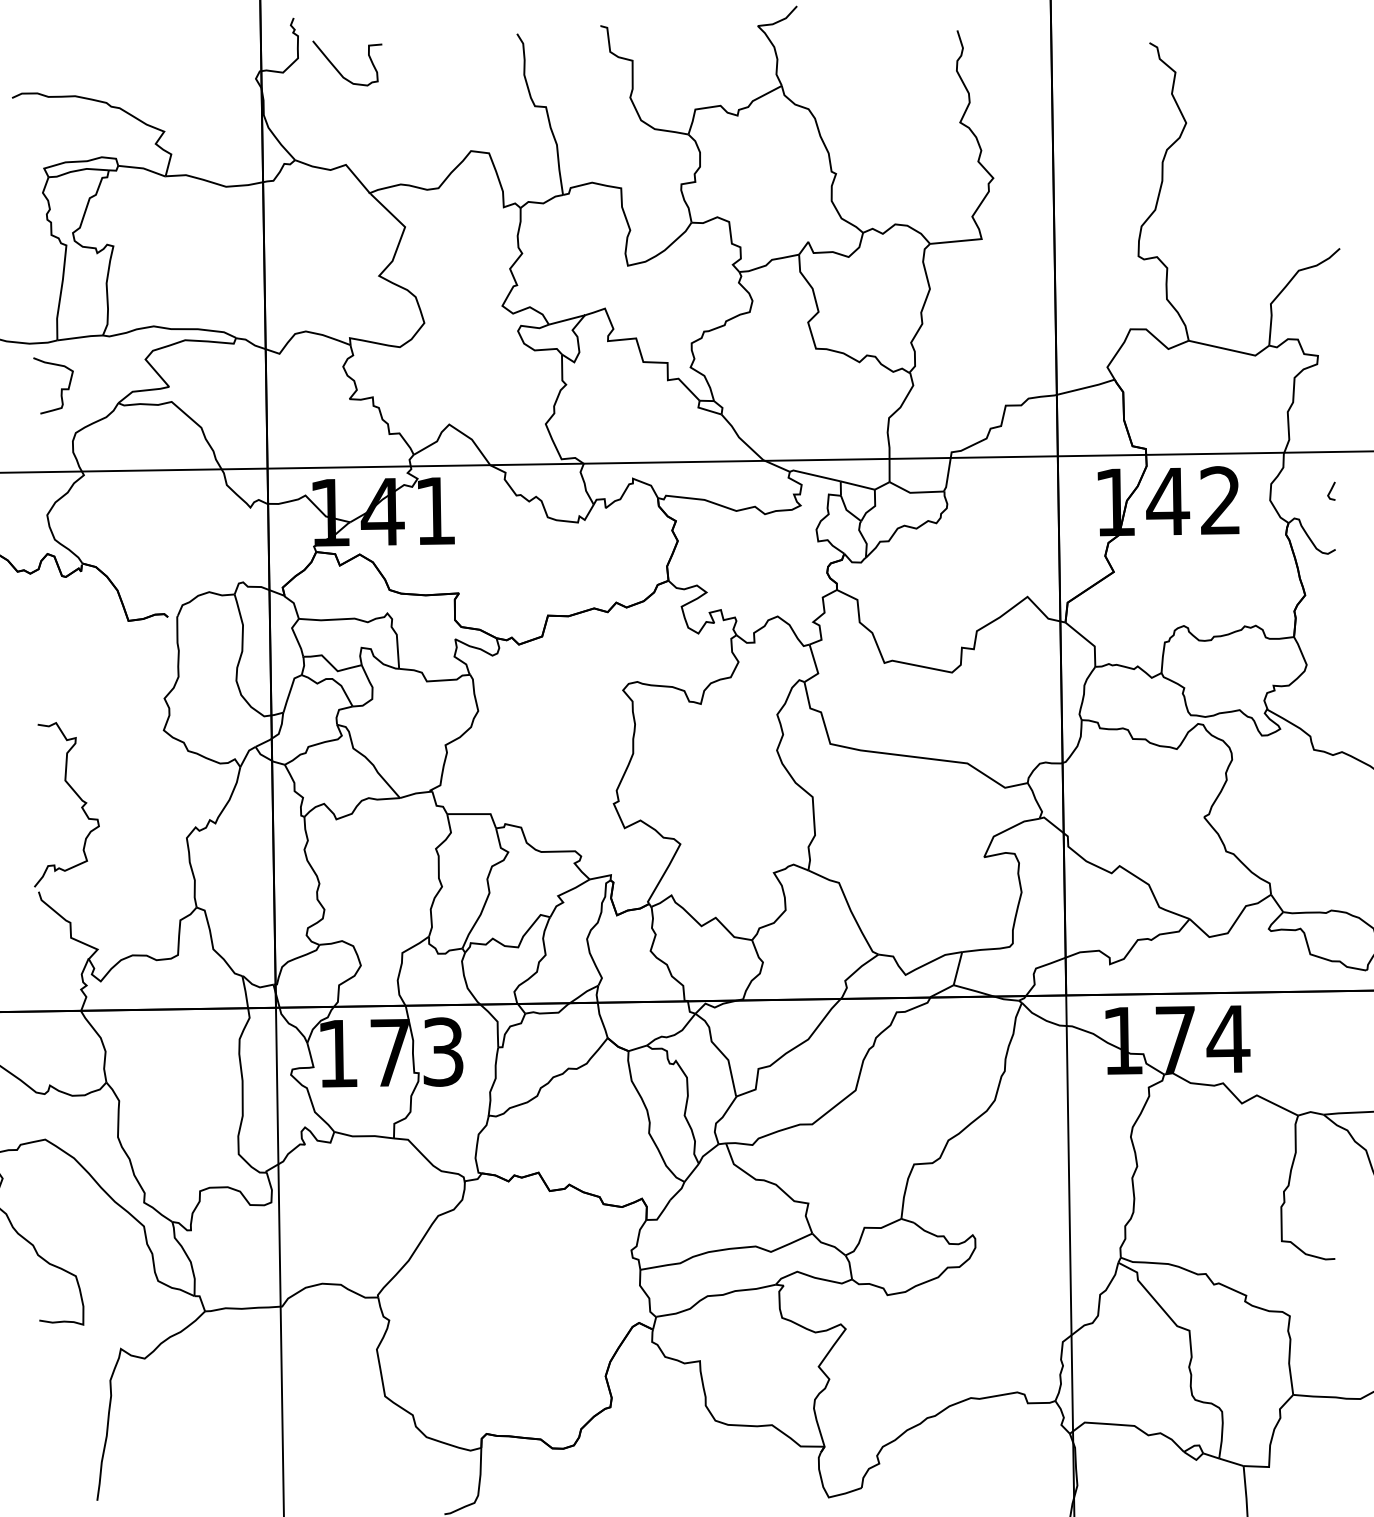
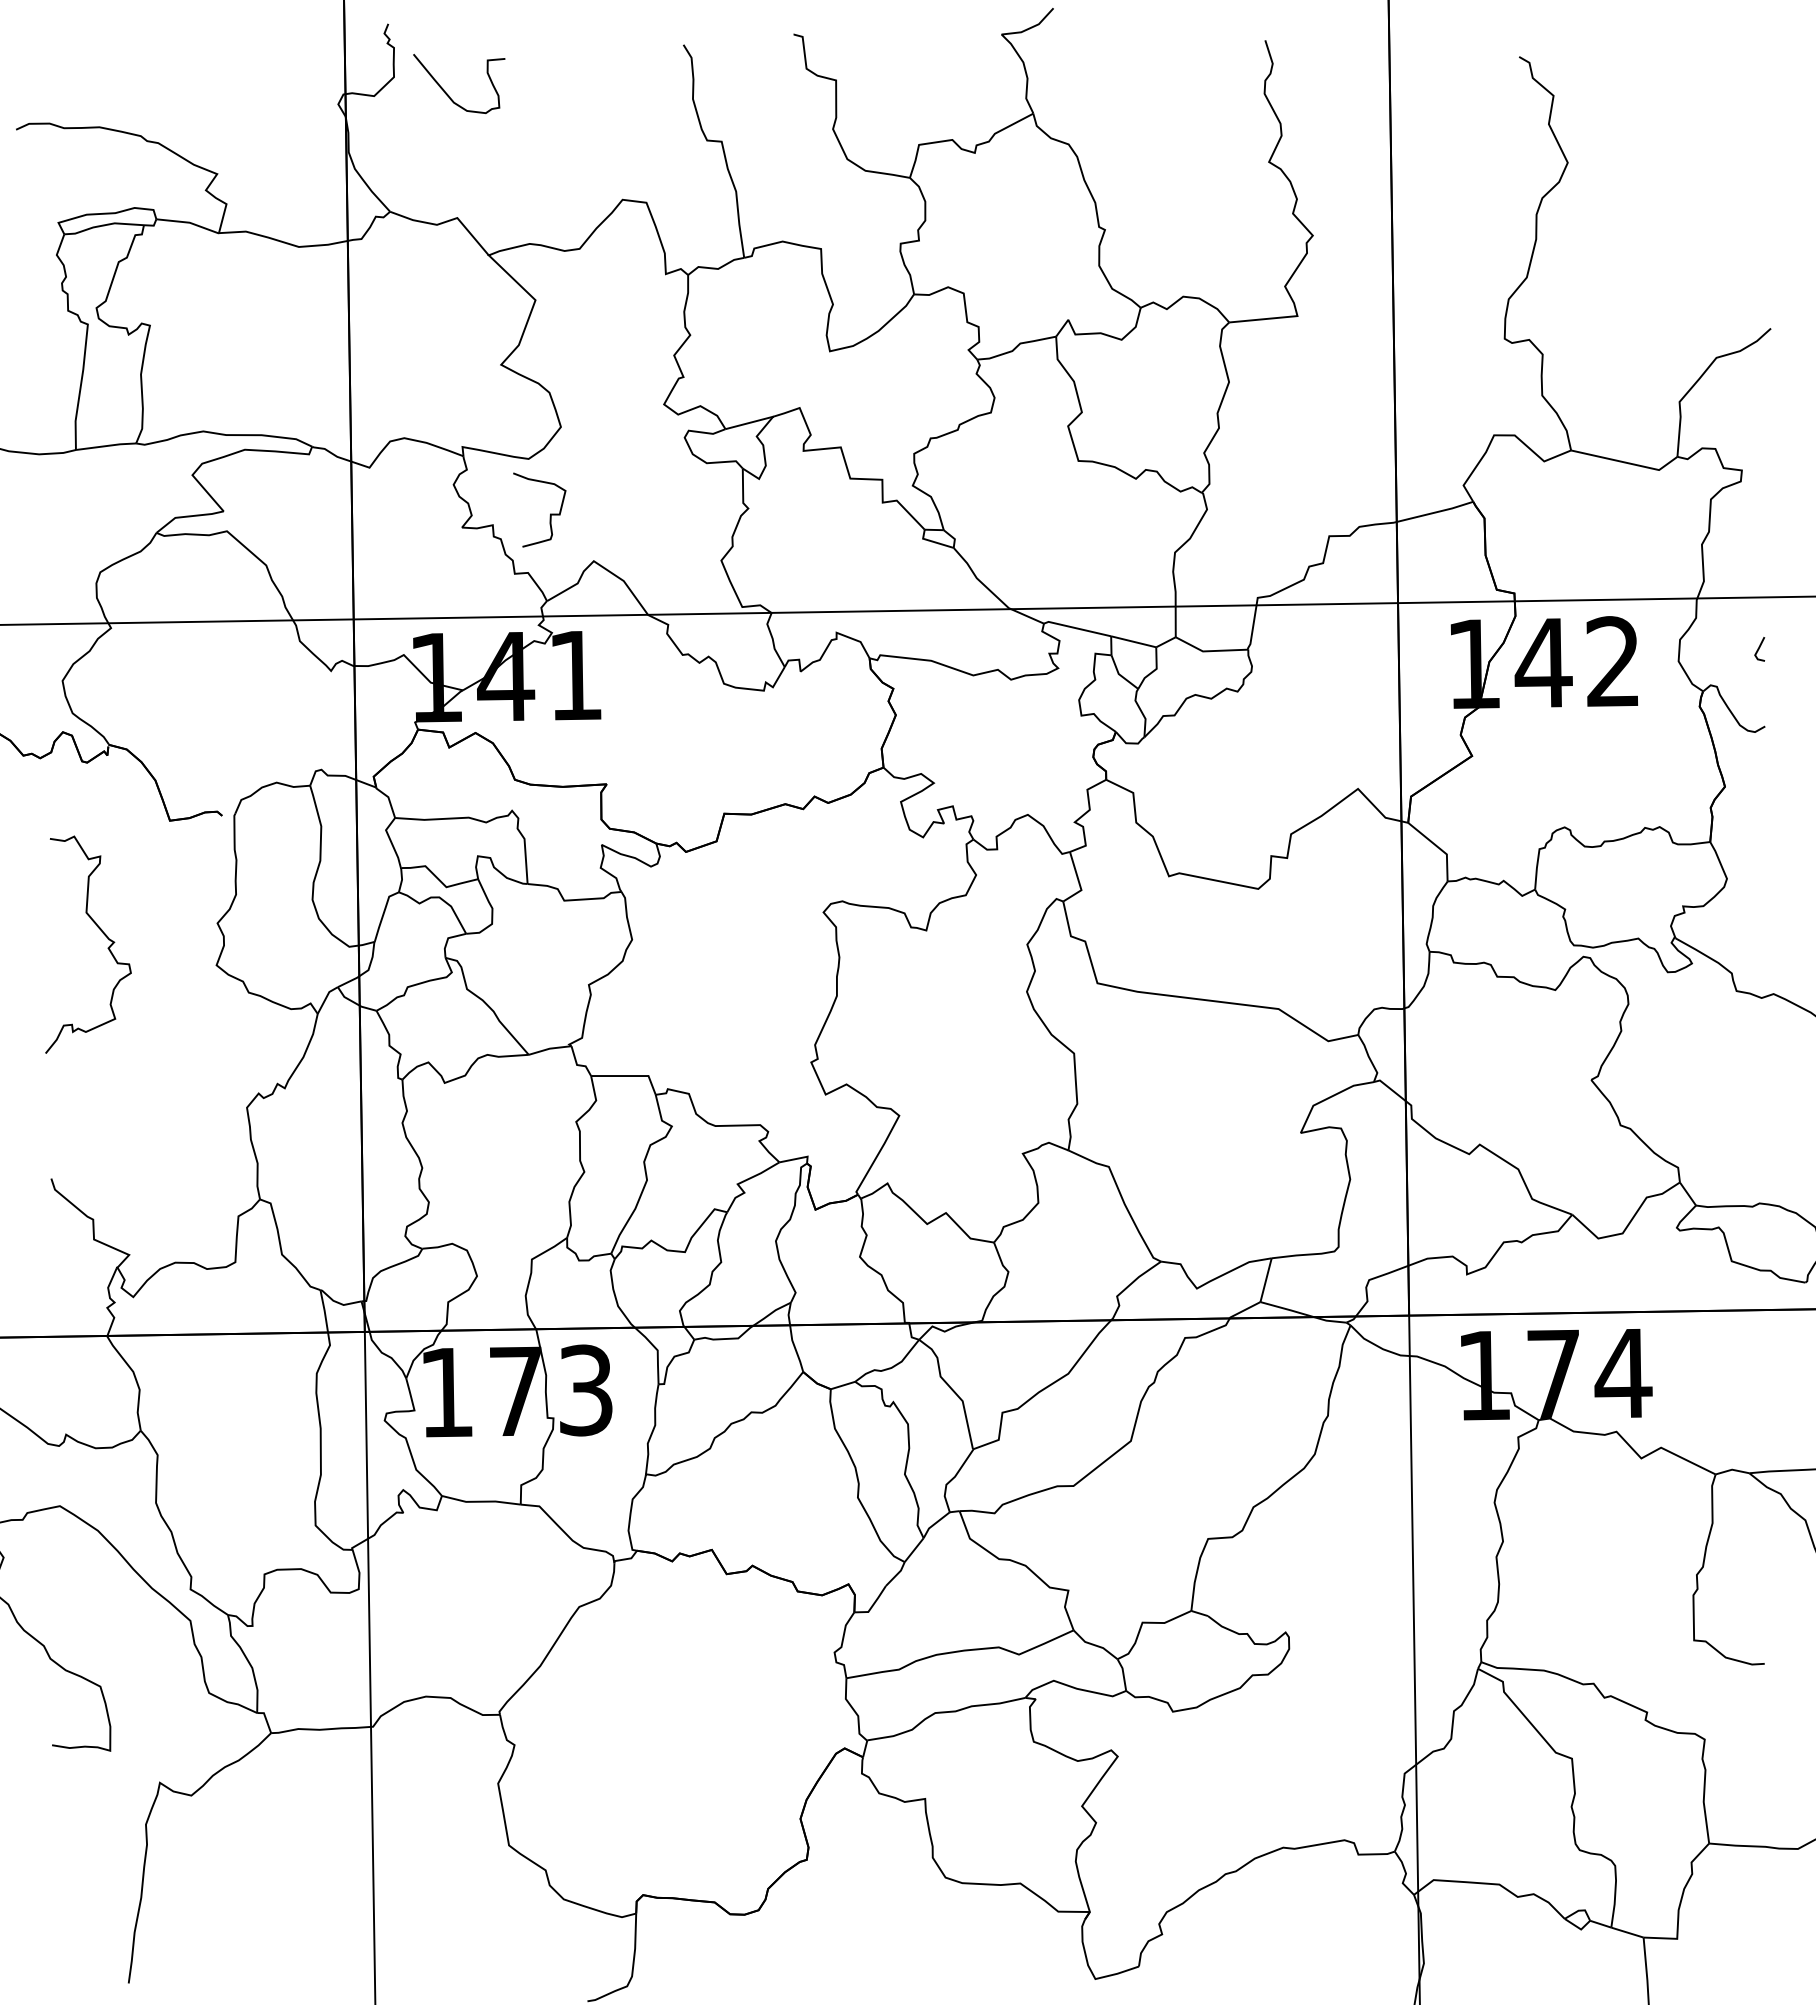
curve: (60, 389) -> (549, 515), moved
curve: (77, 796) -> (102, 933), moved

